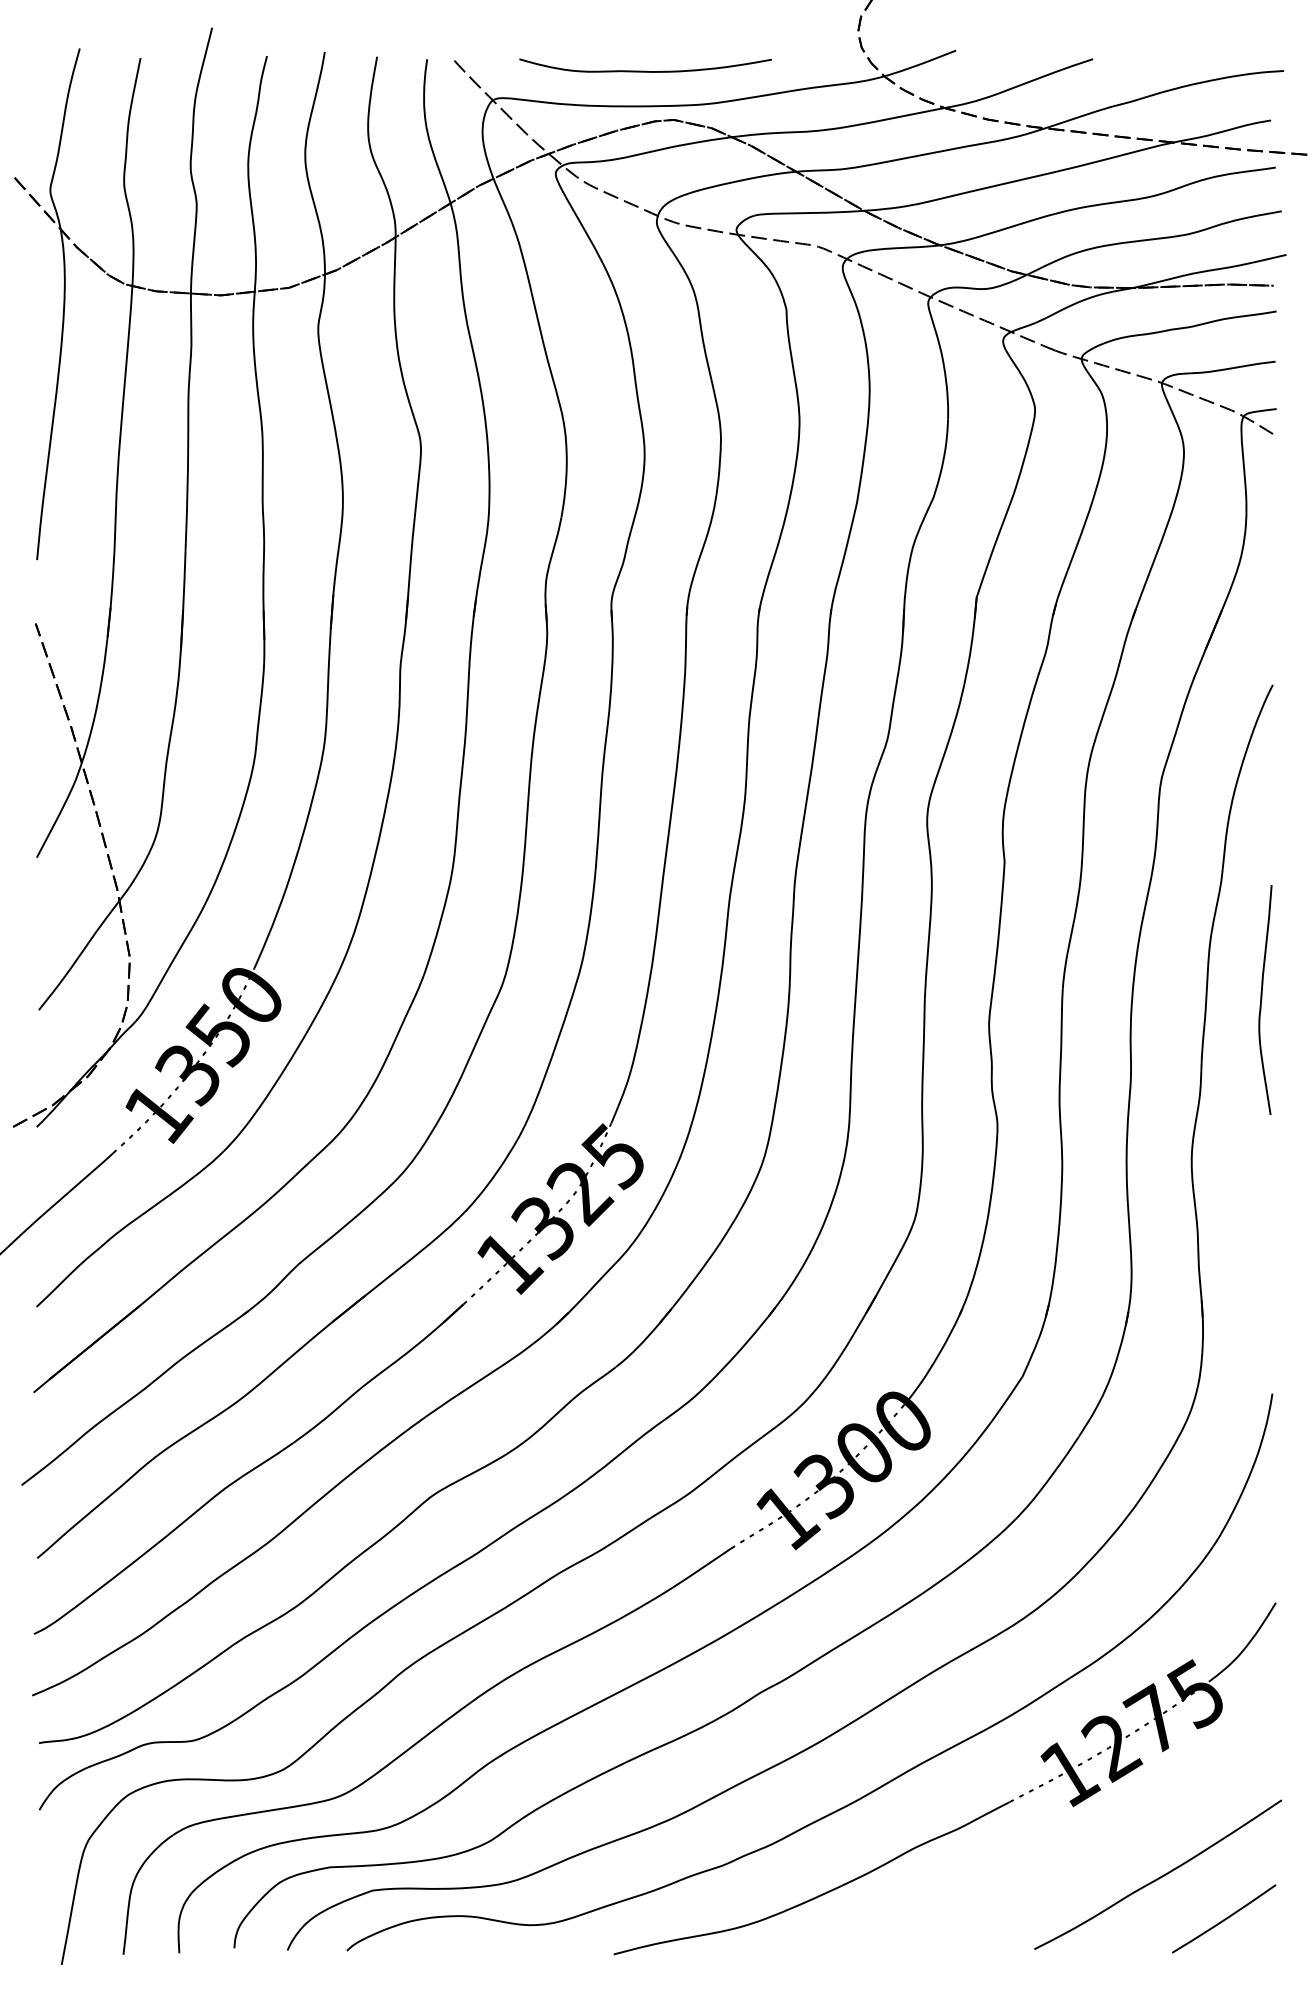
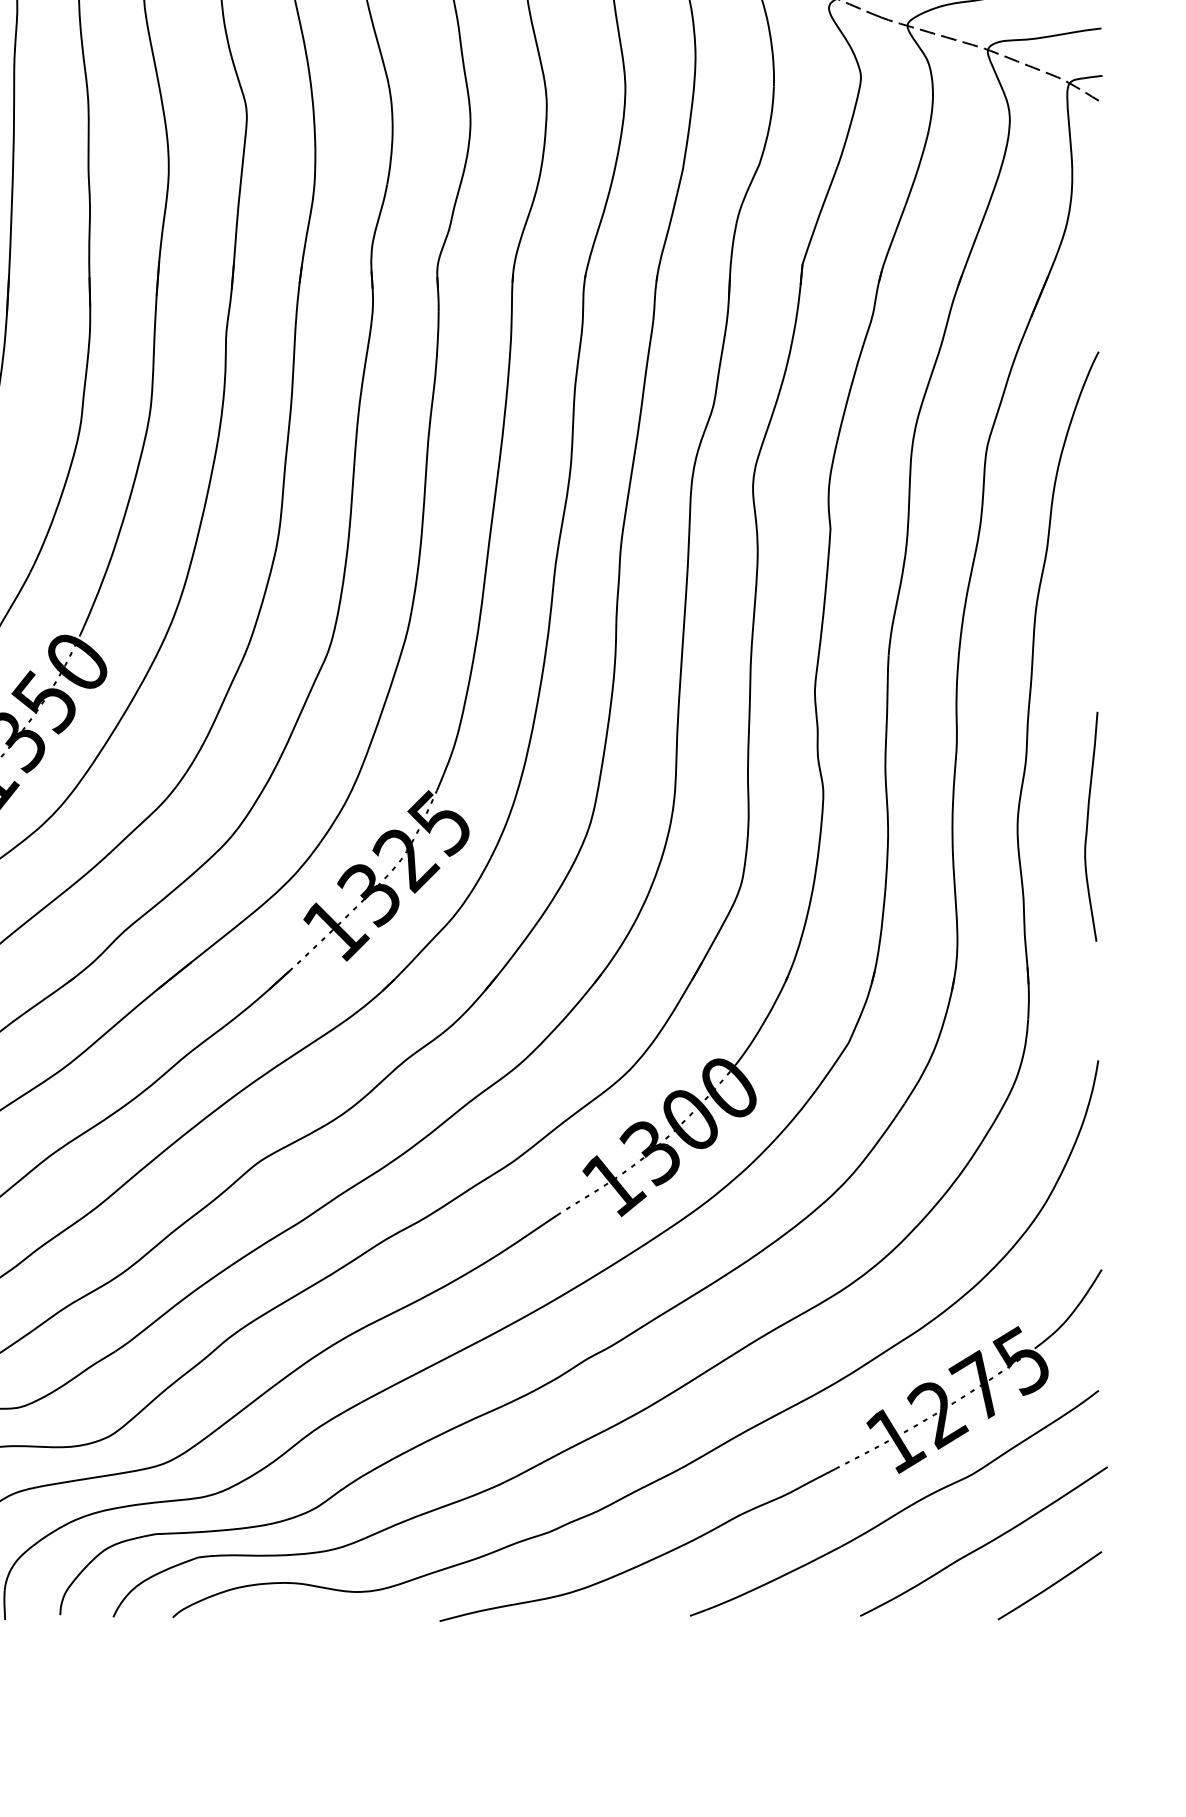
curve: (1262, 999) -> (1088, 826), moved
part: (1074, 1843) -> (900, 1510), added

